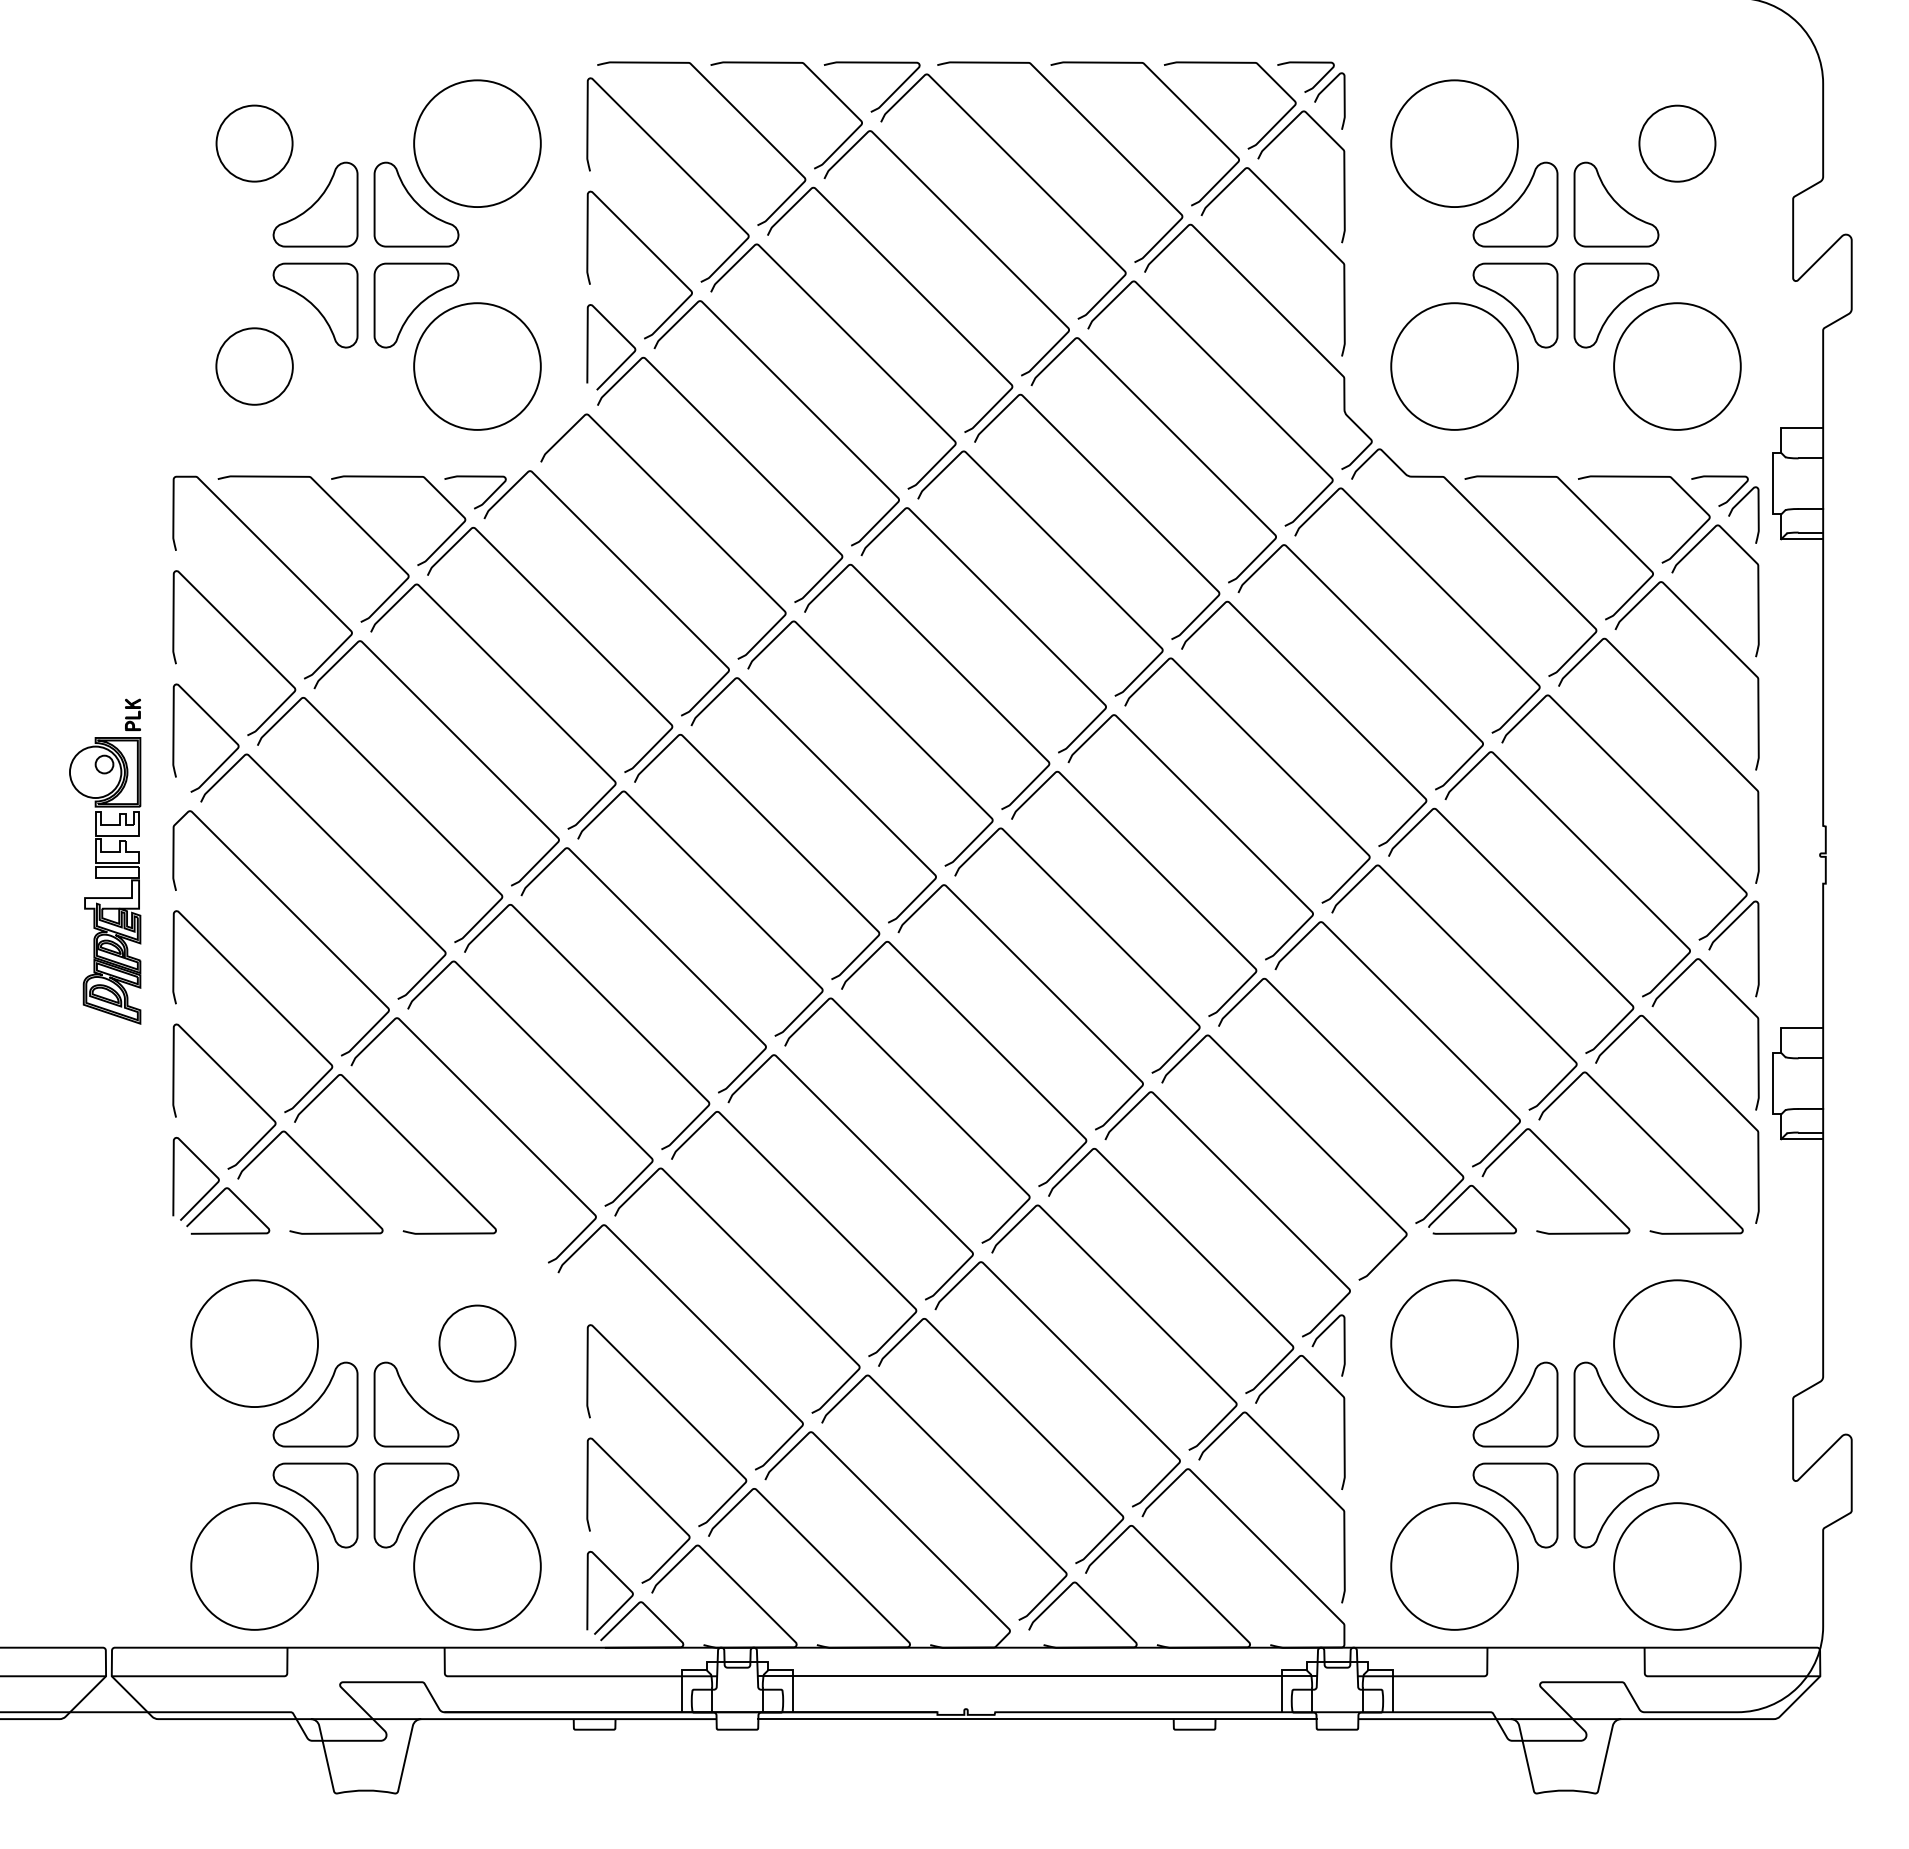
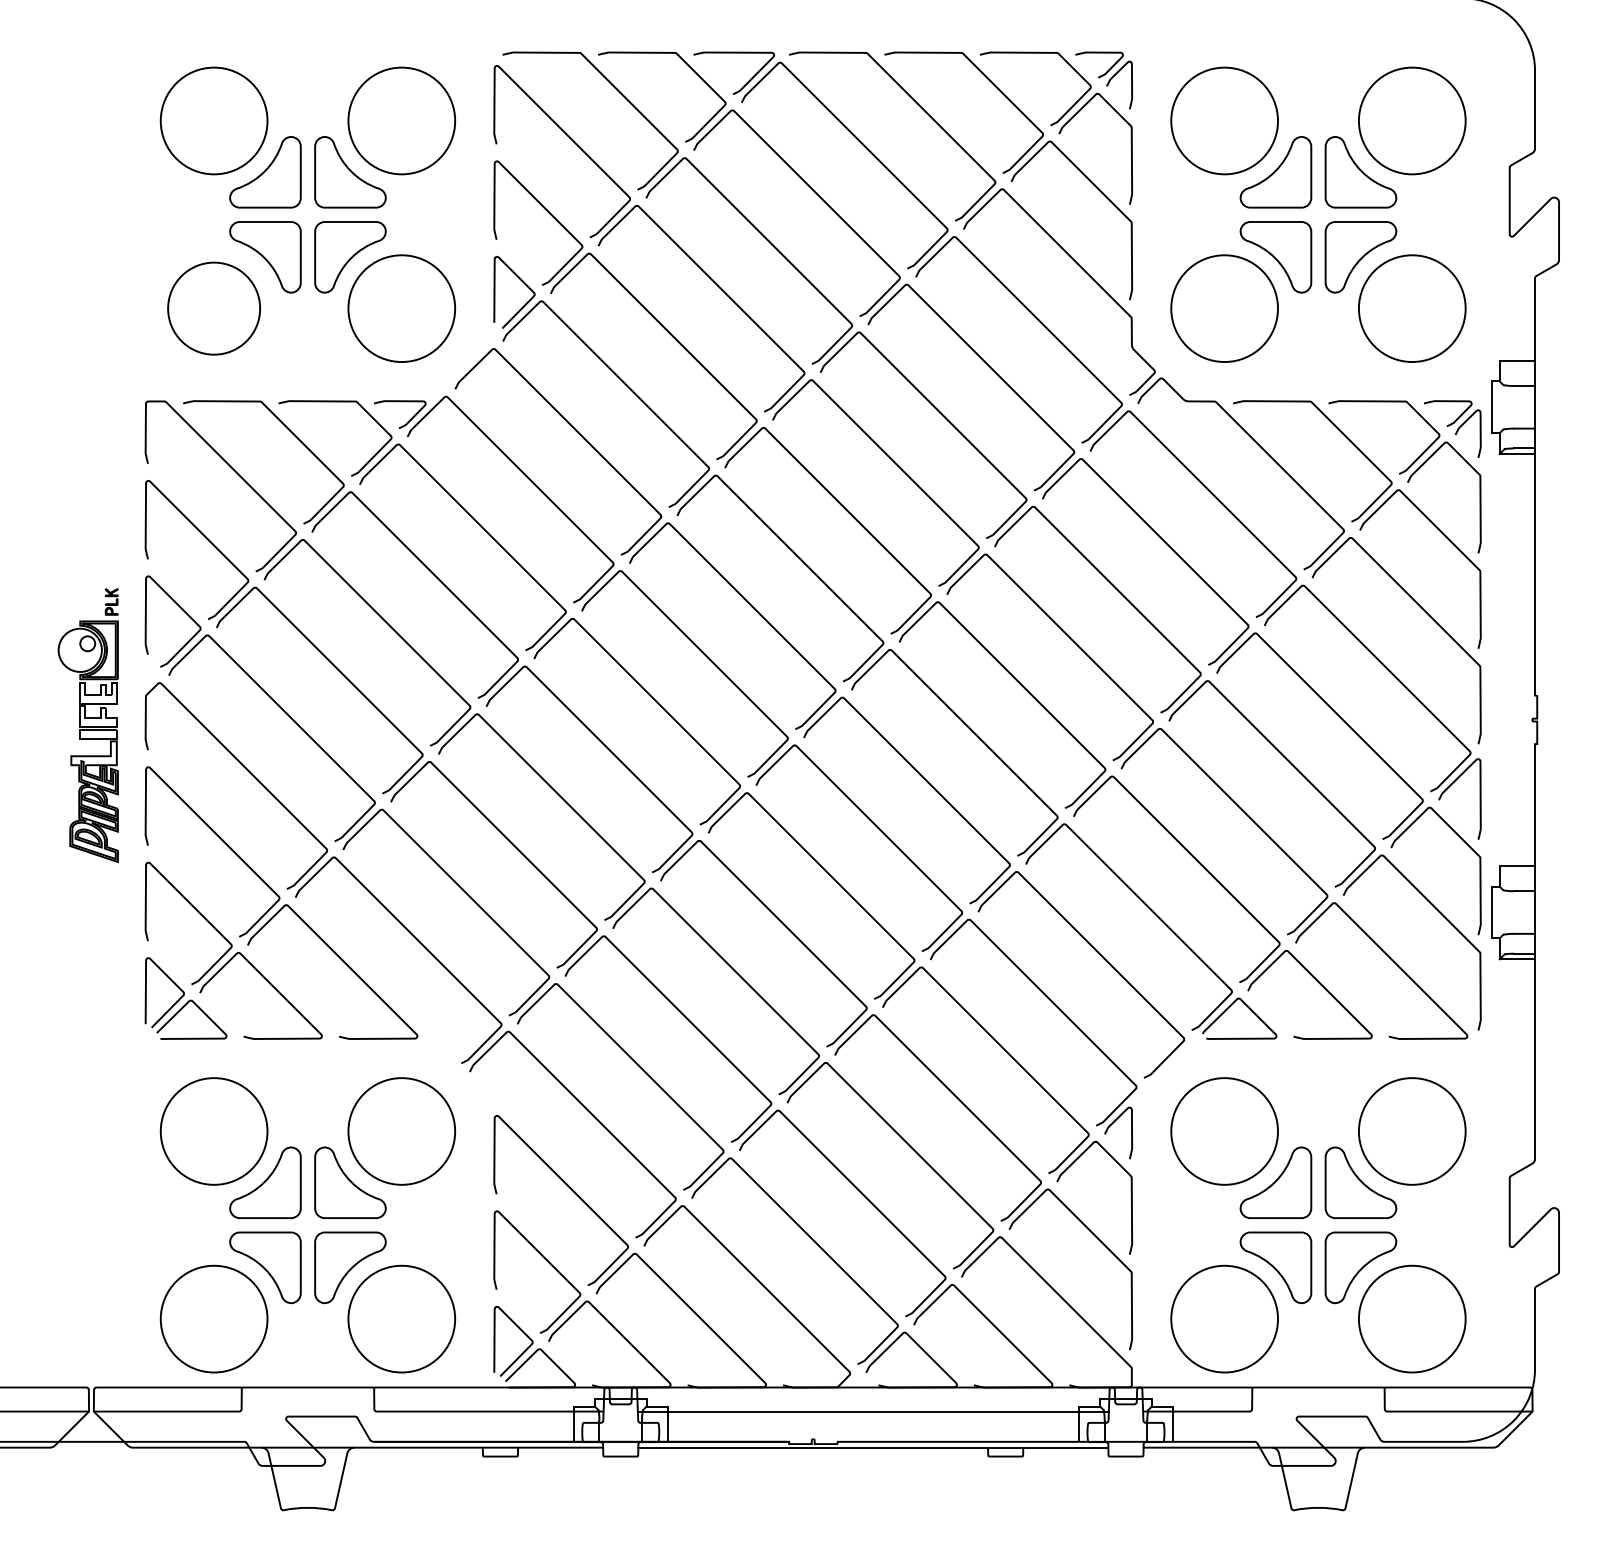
circle: (254, 143) -> (214, 120), size x1.67
circle: (1677, 143) -> (1412, 120), size x1.67
circle: (254, 366) -> (214, 308), size x1.43
circle: (477, 1343) -> (401, 1131), size x1.67

